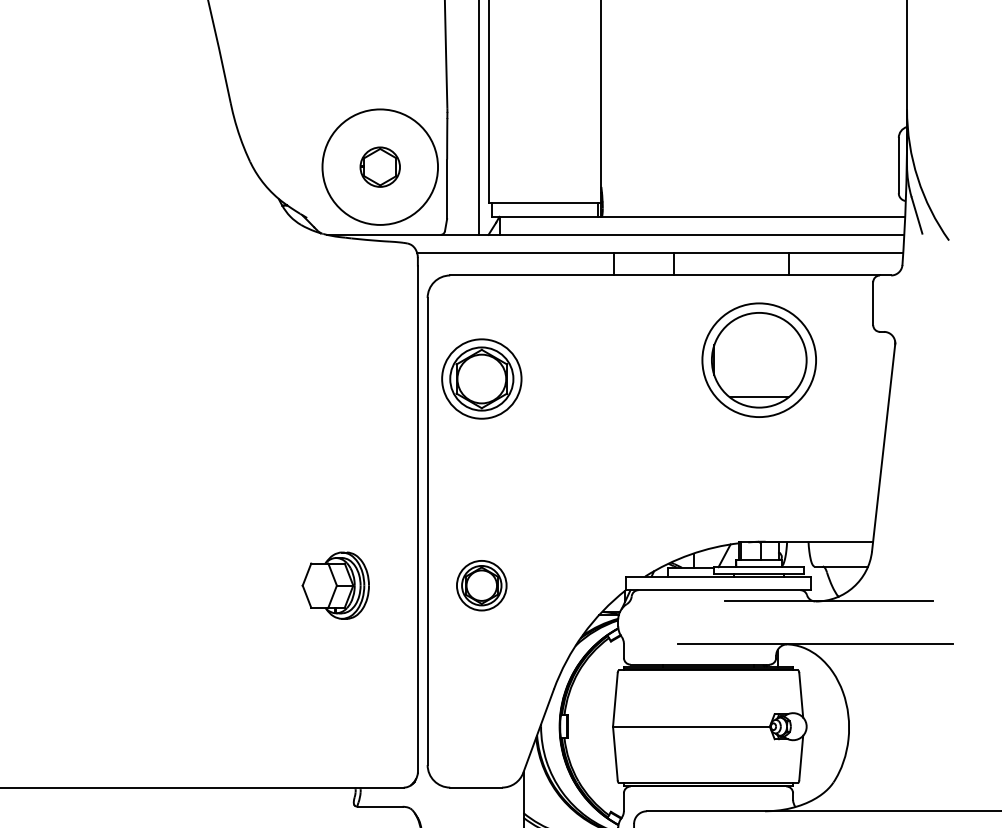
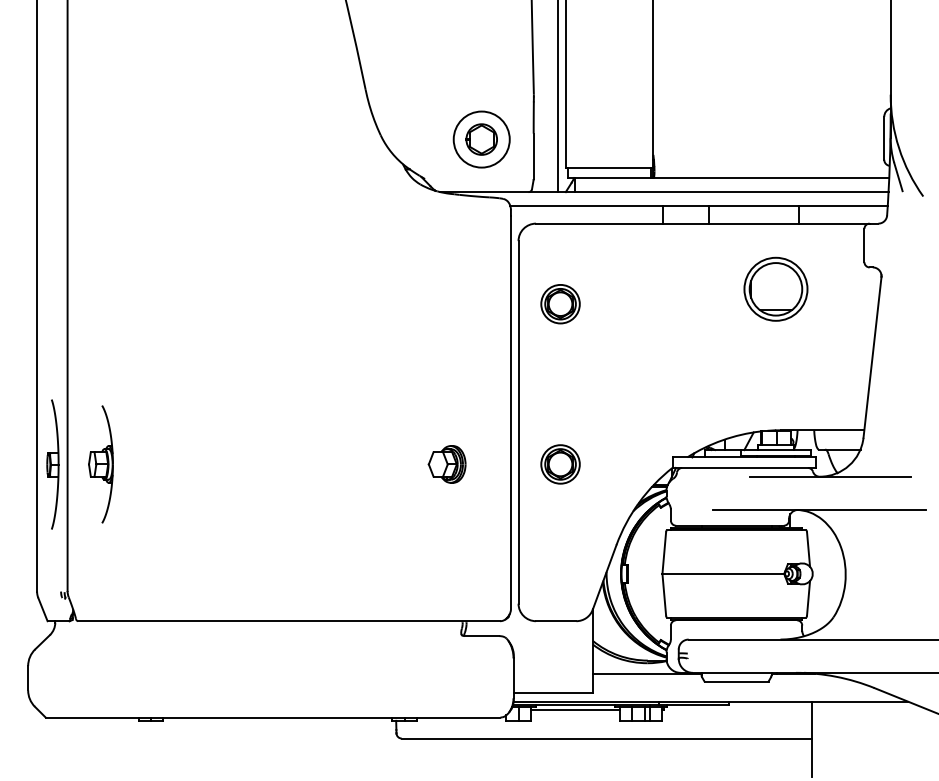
circle: (379, 167) -> (481, 139), size x0.62
part: (758, 359) -> (775, 288), size x0.71
part: (481, 379) -> (560, 304), size x0.62
part: (334, 585) -> (446, 464), size x0.71

